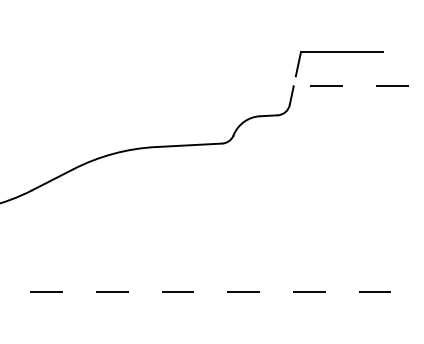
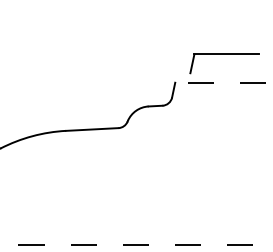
part: (338, 52) -> (224, 54), moved

